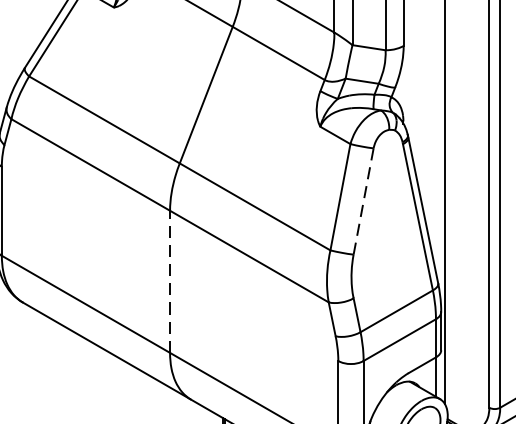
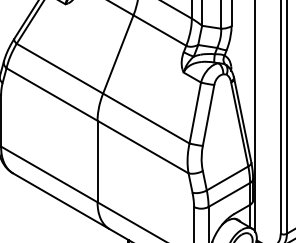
line: (363, 201) -> (208, 115), dashed -> solid
line: (169, 281) -> (97, 161), dashed -> solid

